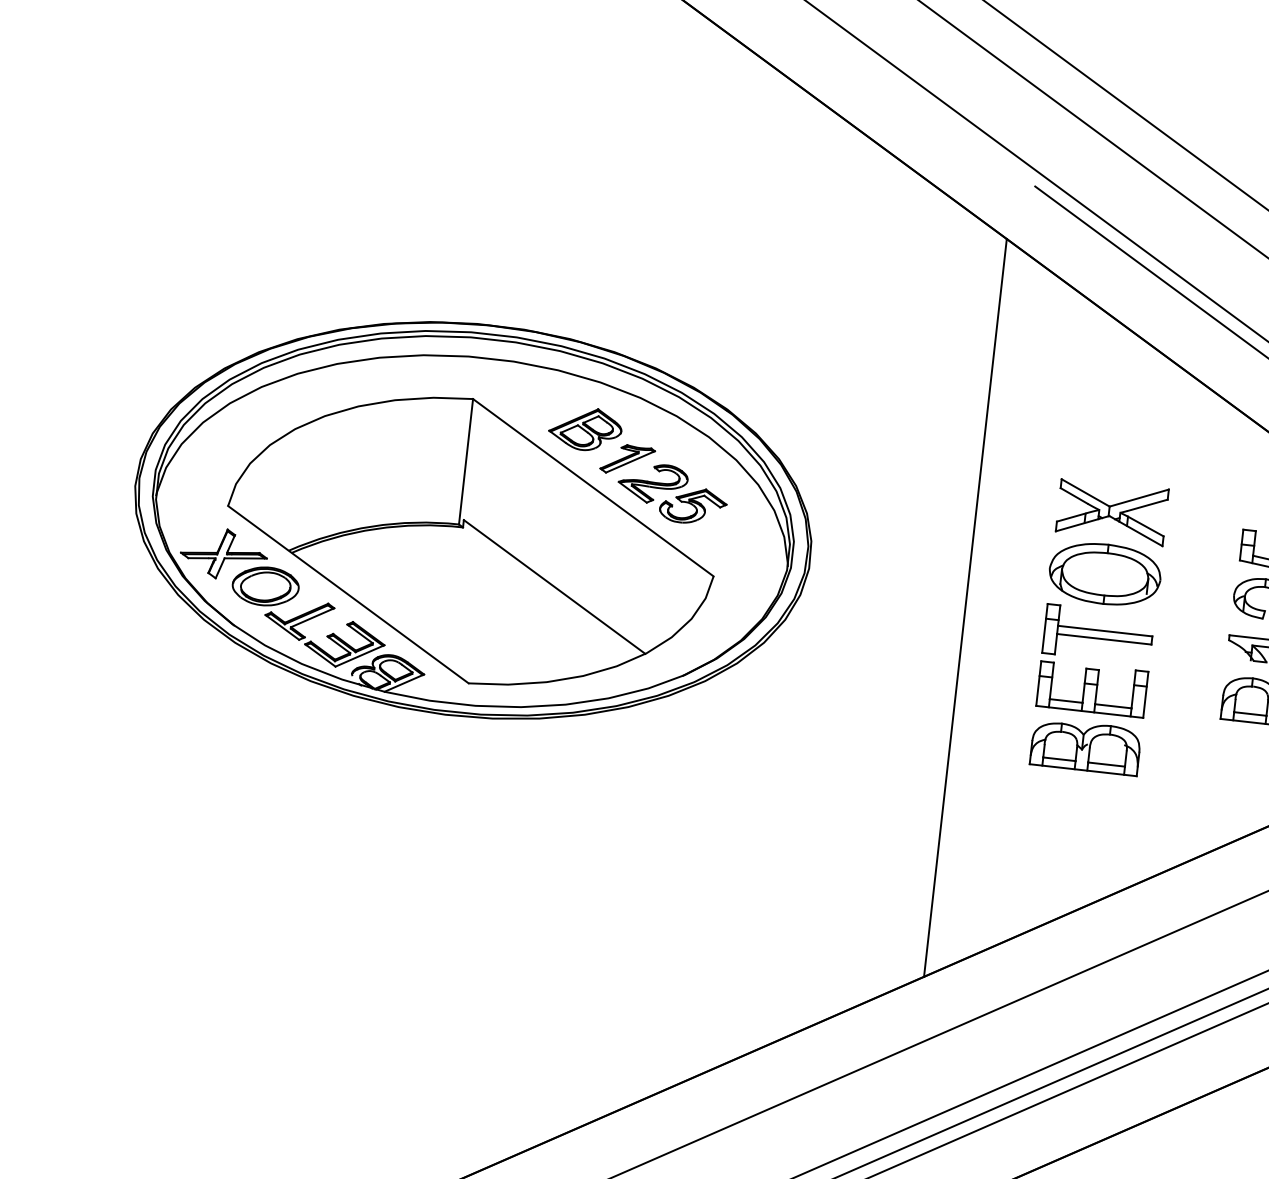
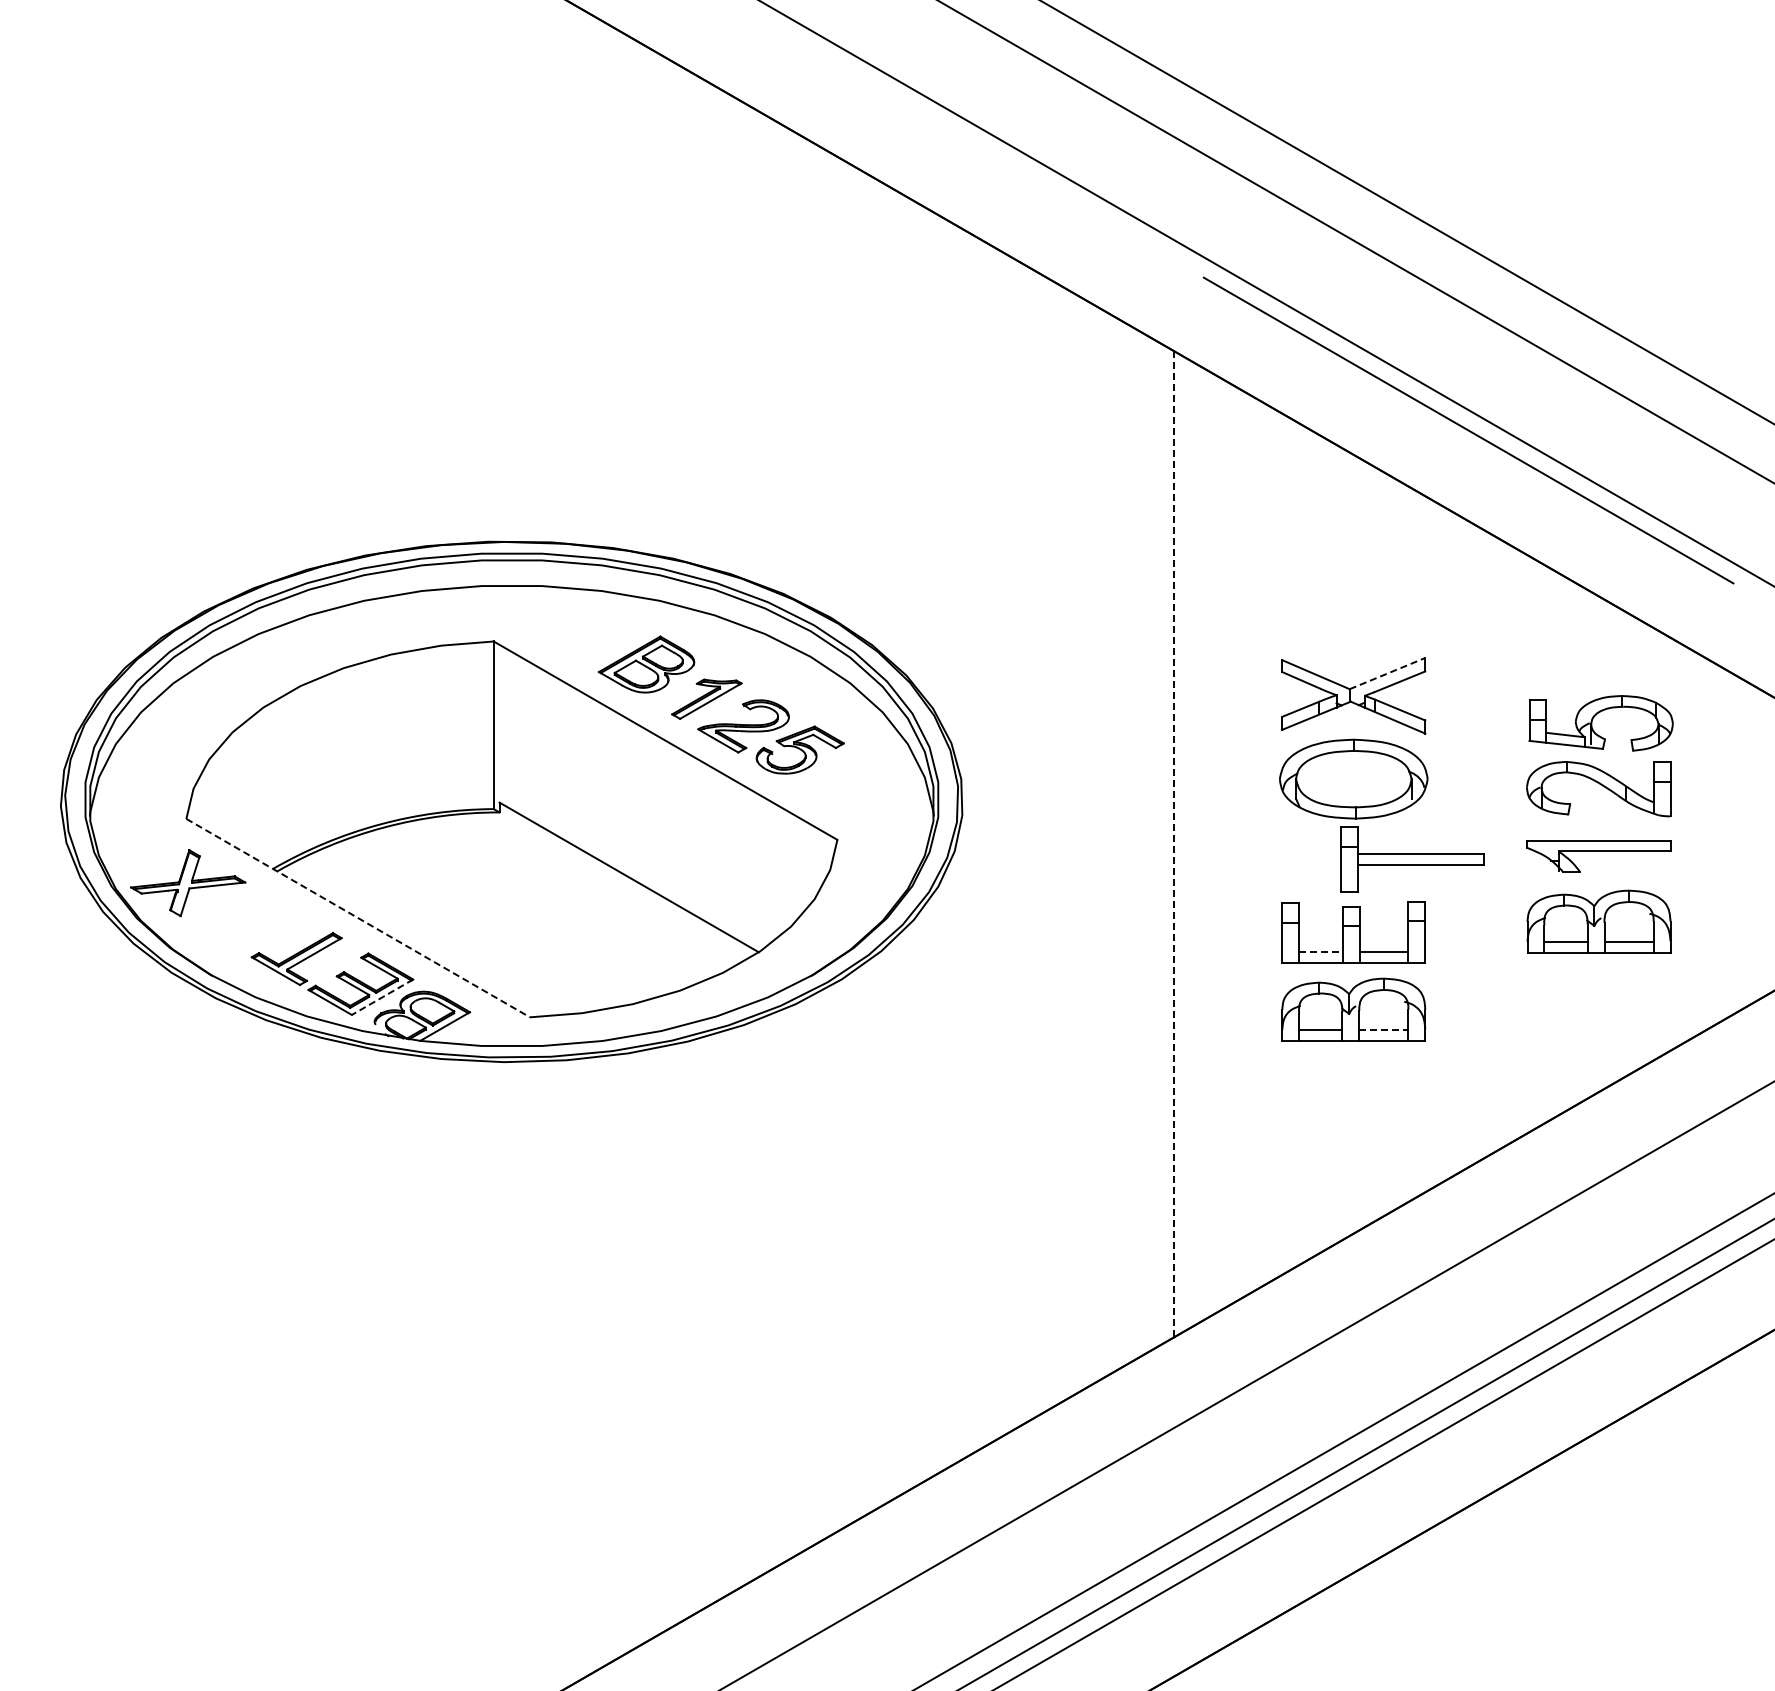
line: (1139, 498) -> (1387, 673), solid -> dashed
part: (265, 586) -> (247, 919), removed
line: (348, 595) -> (358, 918), solid -> dashed
line: (965, 608) -> (1174, 844), solid -> dashed
part: (1098, 634) -> (1412, 859), moved
line: (359, 656) -> (382, 997), solid -> dashed
line: (1066, 701) -> (1321, 952), solid -> dashed
line: (1106, 764) -> (1383, 1030), solid -> dashed

